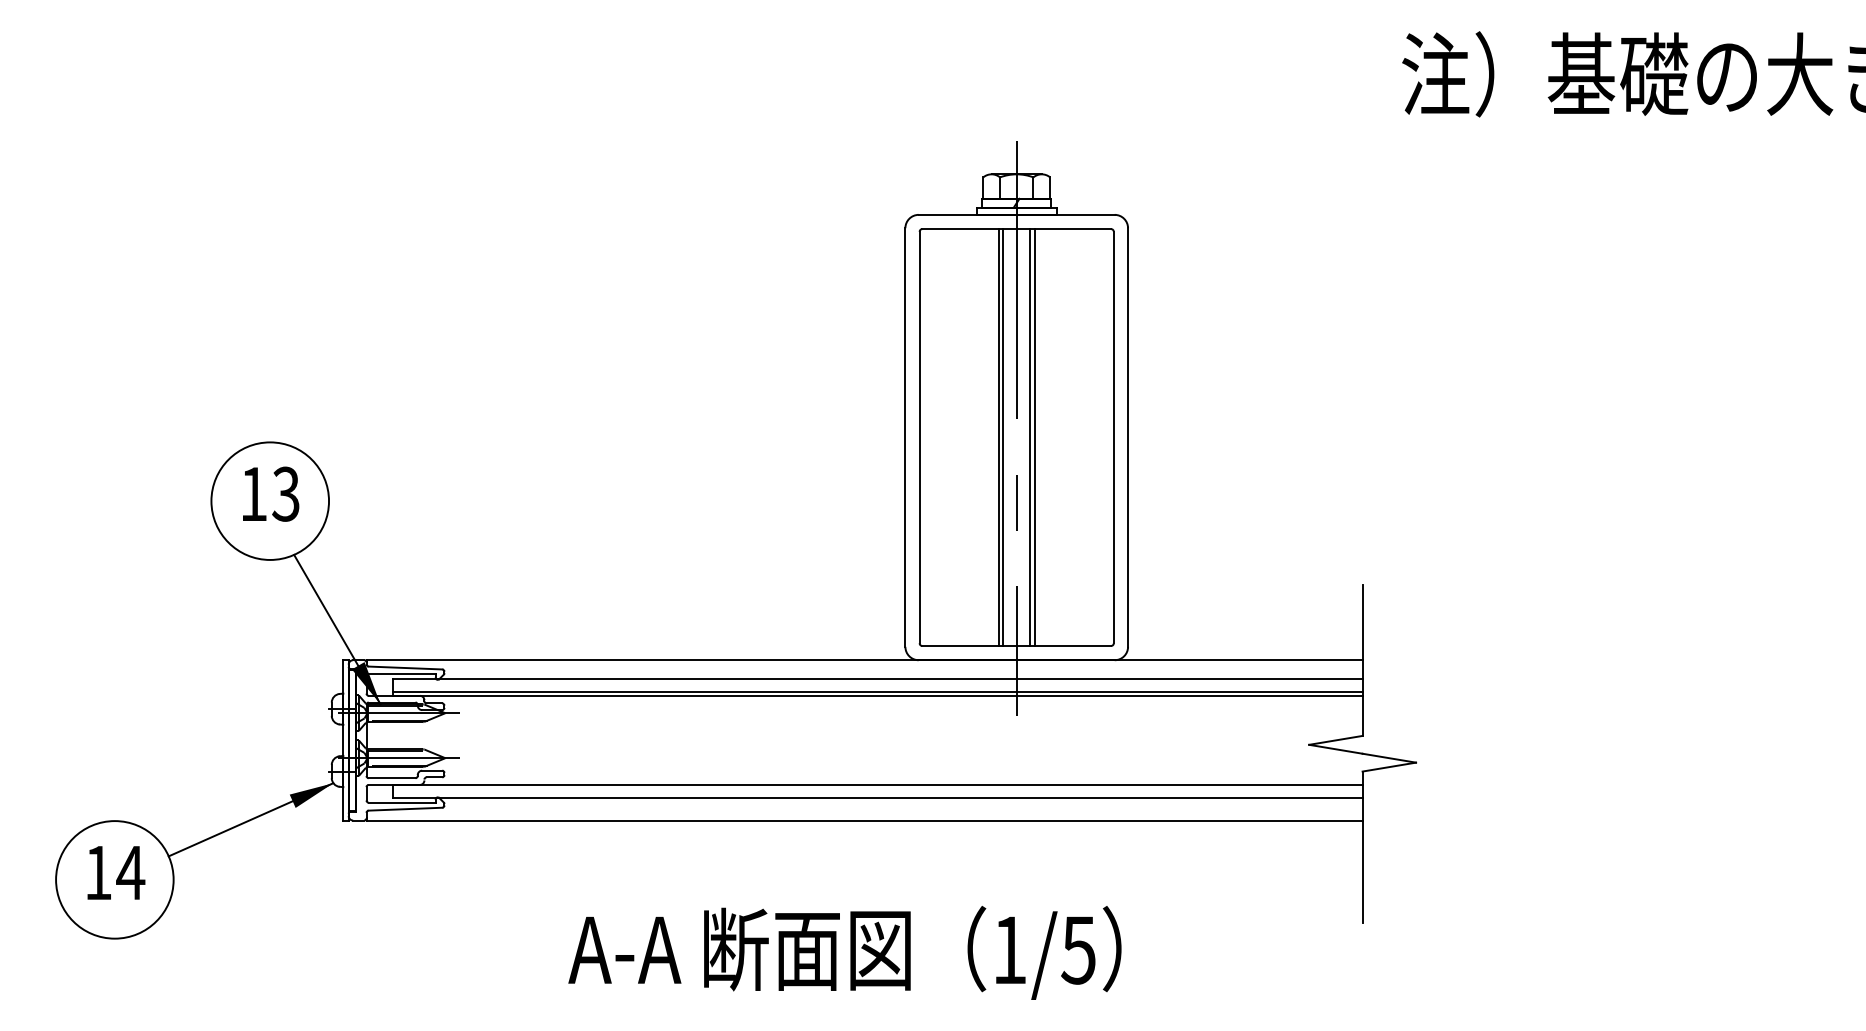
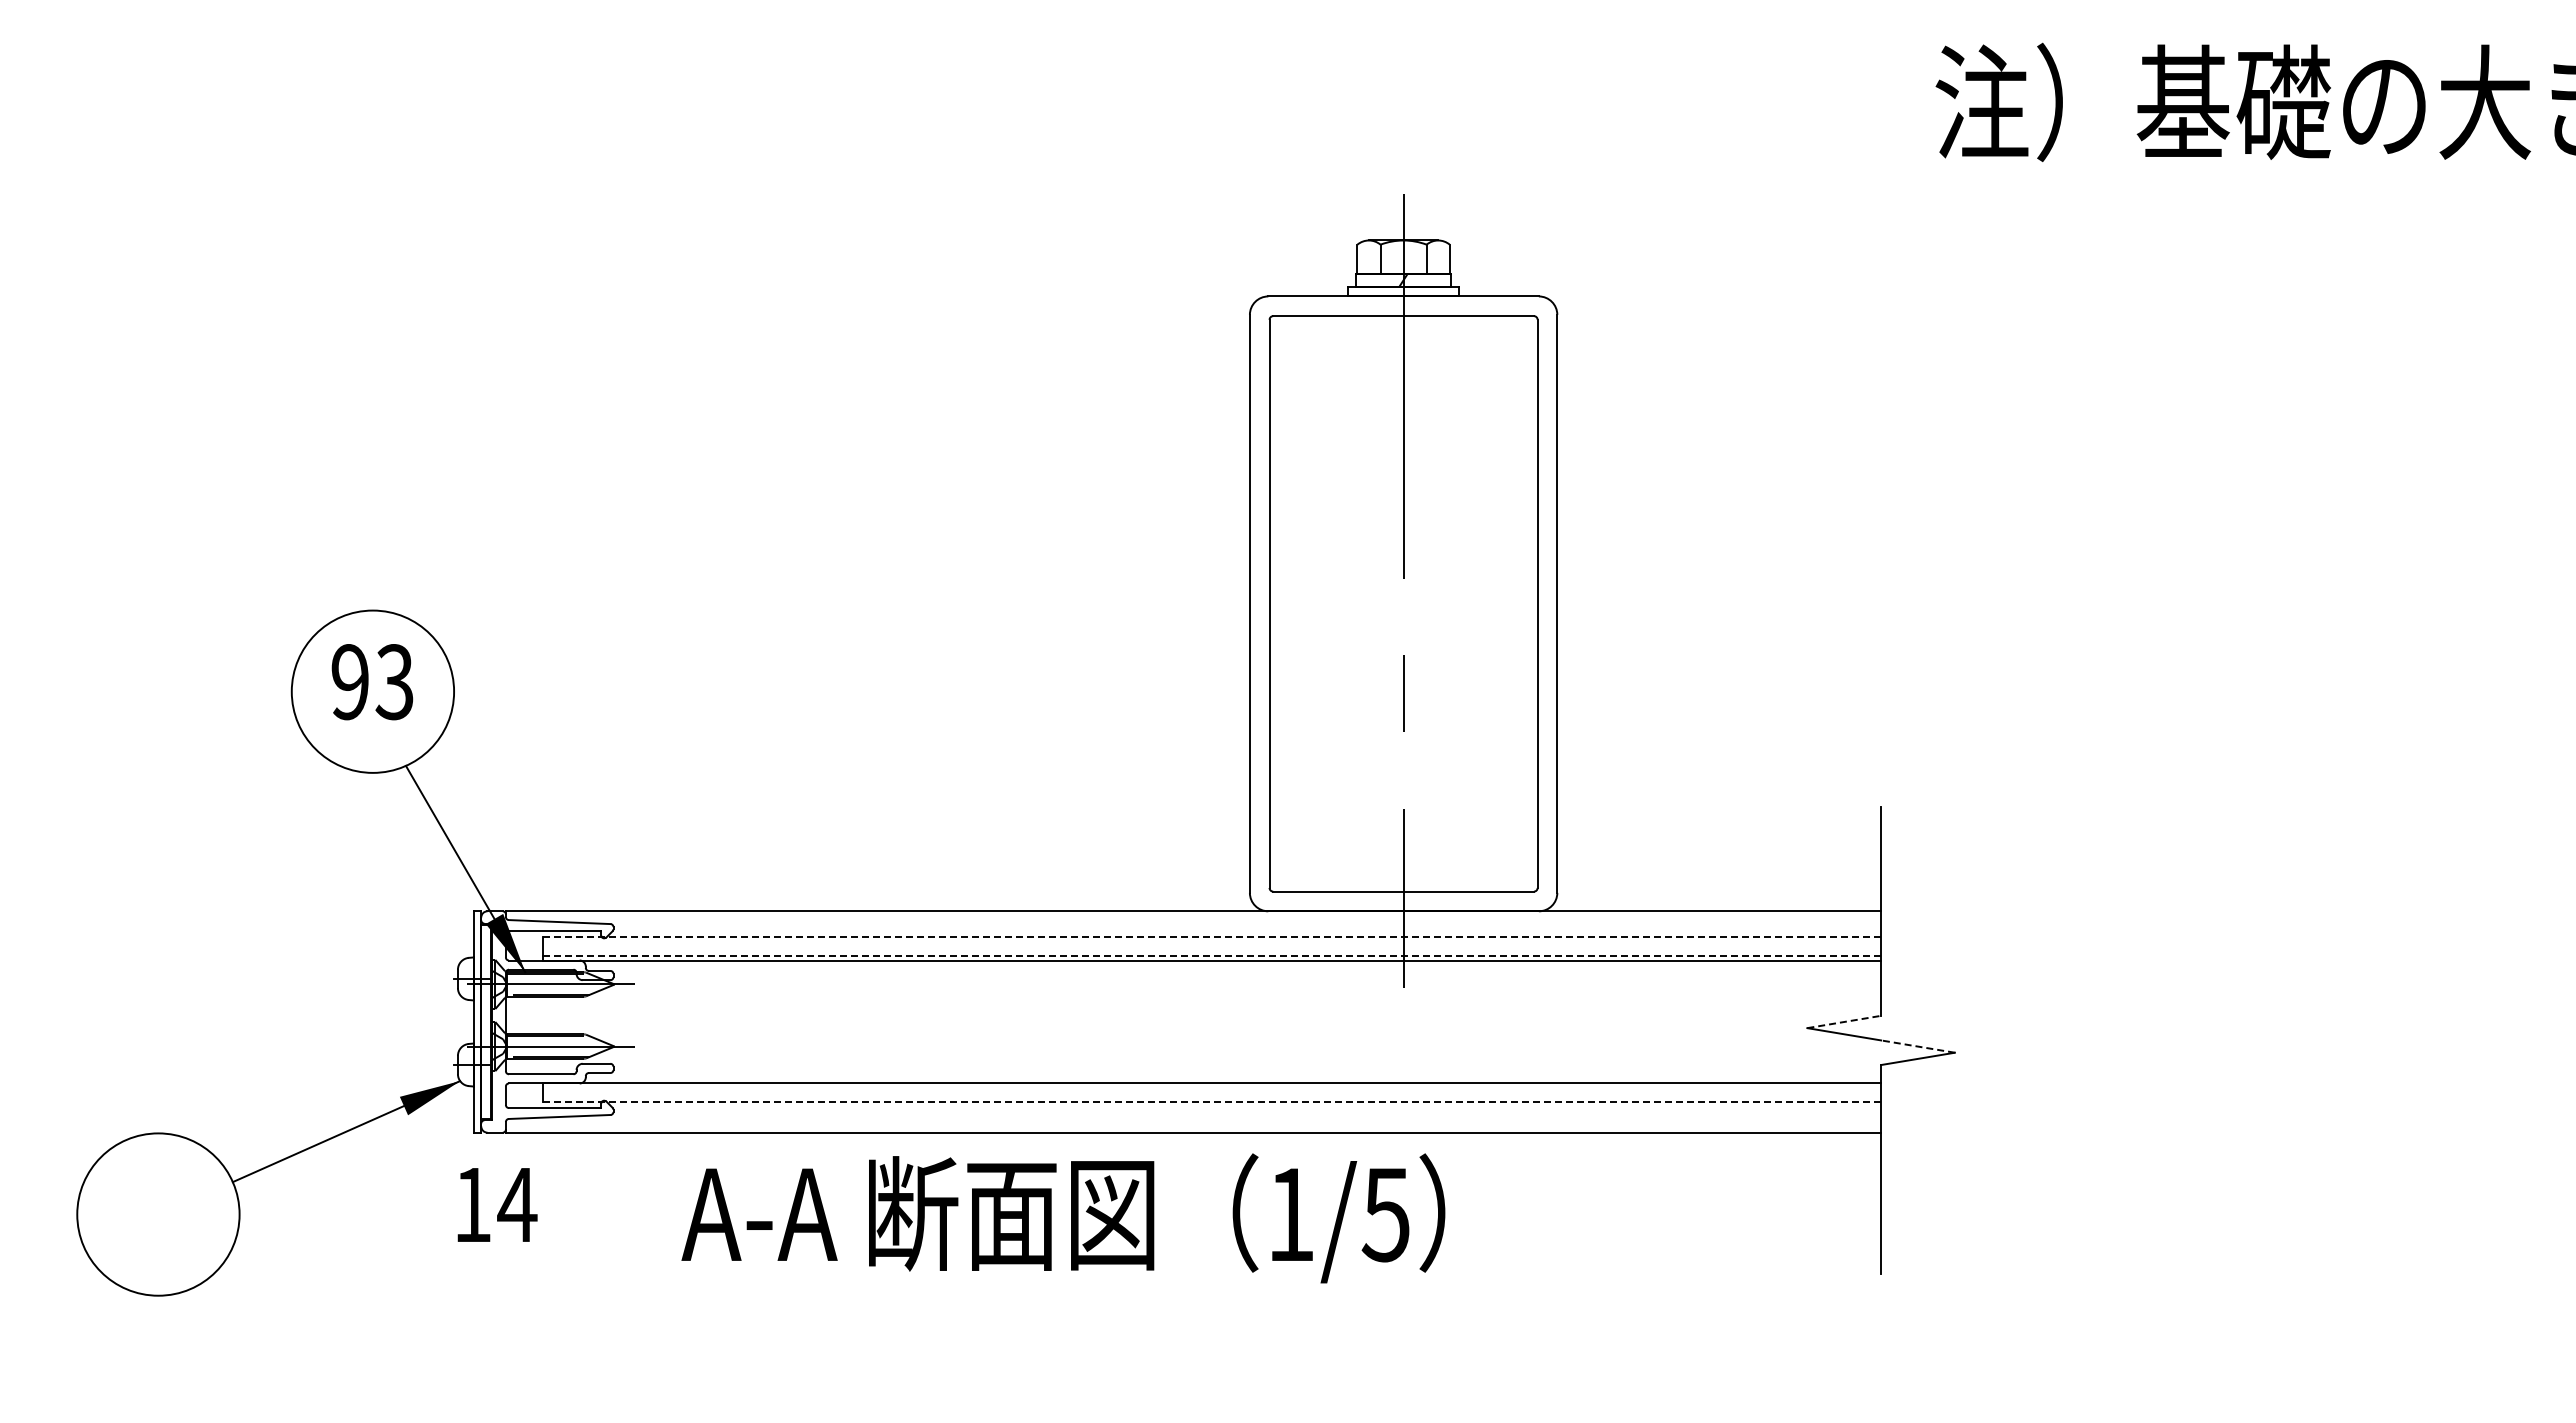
line: (999, 437) -> (1379, 603), removed
line: (1003, 437) -> (1385, 603), removed
line: (1030, 437) -> (1422, 603), removed
line: (1034, 437) -> (1428, 603), removed
text: (253, 494) -> (349, 682), 13 -> 93
line: (877, 679) -> (1211, 937), solid -> dashed
line: (877, 692) -> (1211, 955), solid -> dashed
line: (1336, 740) -> (1844, 1021), solid -> dashed
line: (1388, 758) -> (1917, 1046), solid -> dashed
line: (877, 797) -> (1211, 1101), solid -> dashed
text: (116, 872) -> (497, 1204), moved
text: (844, 952) -> (1063, 1218), moved

